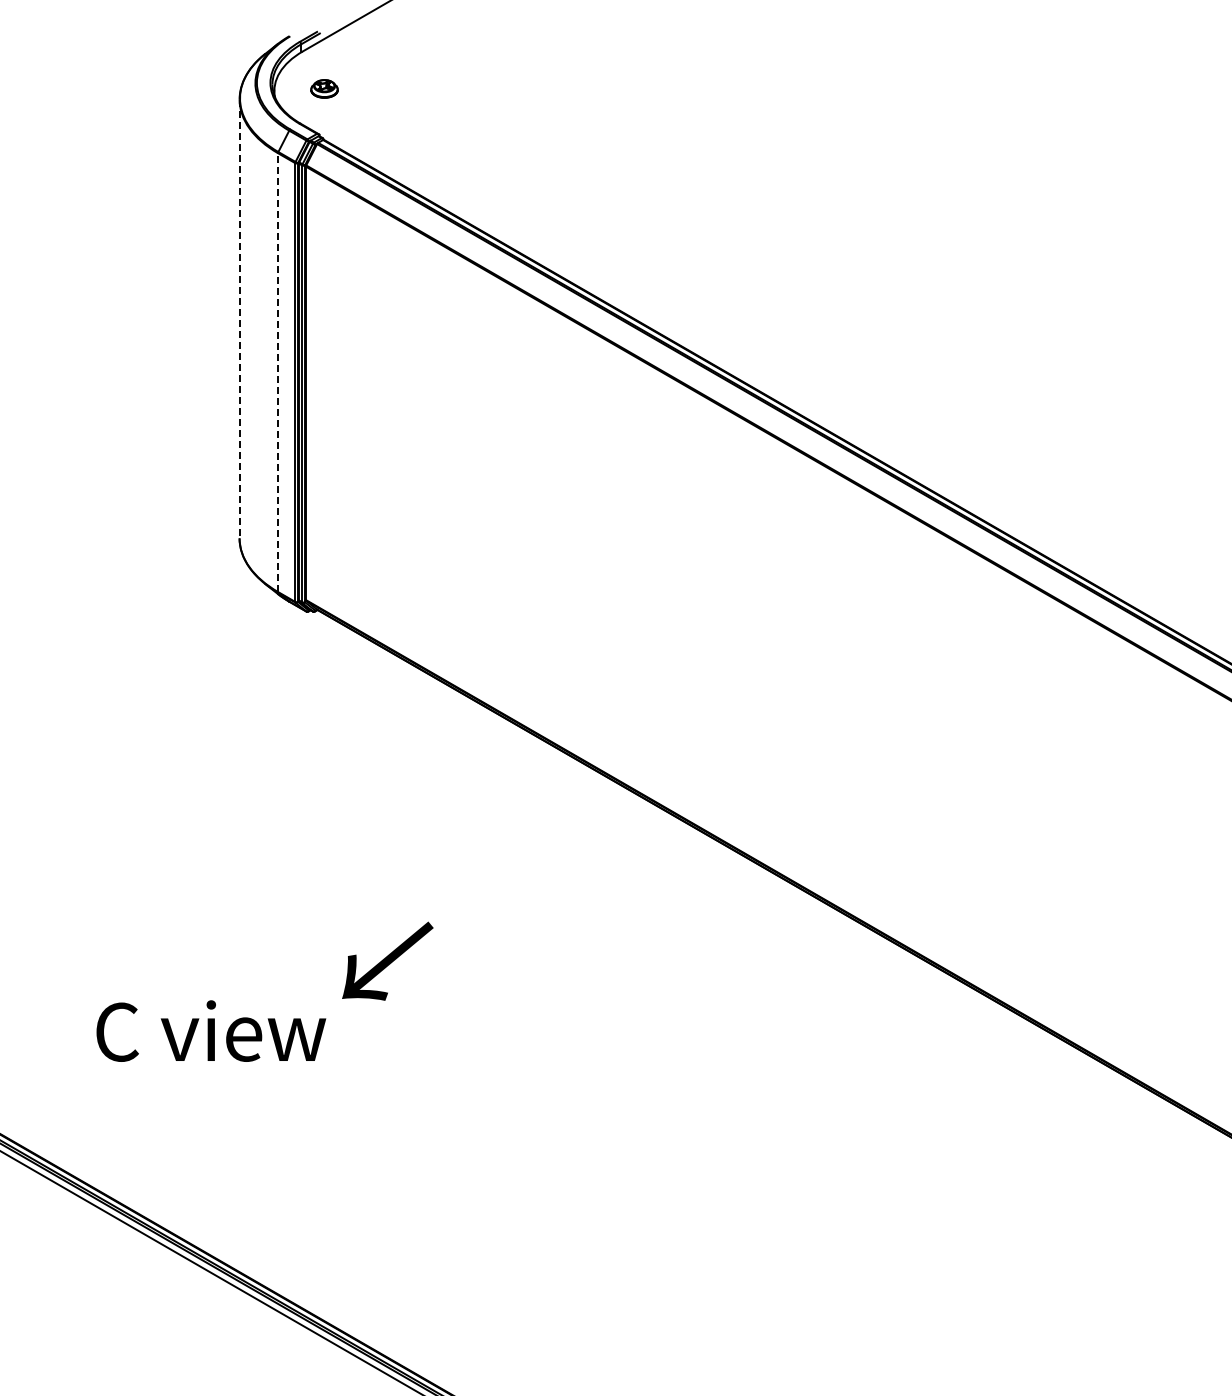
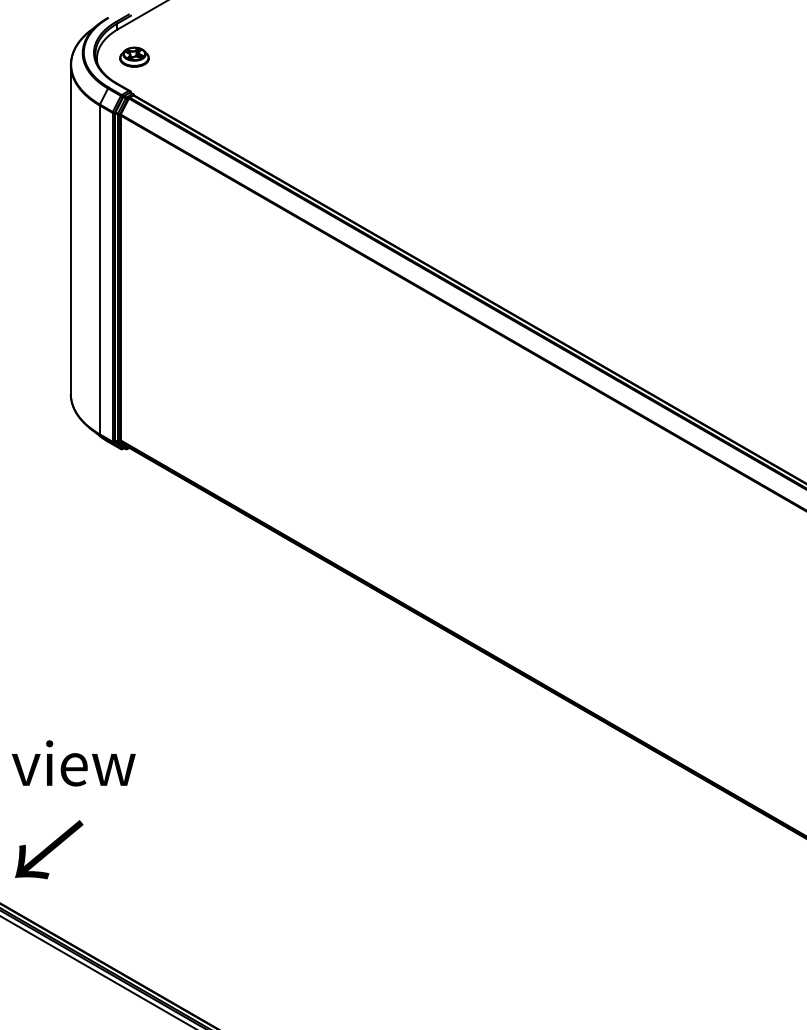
part: (324, 88) -> (134, 56), size x1.43
line: (239, 319) -> (70, 230), dashed -> solid
line: (278, 372) -> (99, 269), dashed -> solid
text: (387, 960) -> (49, 849), moved

